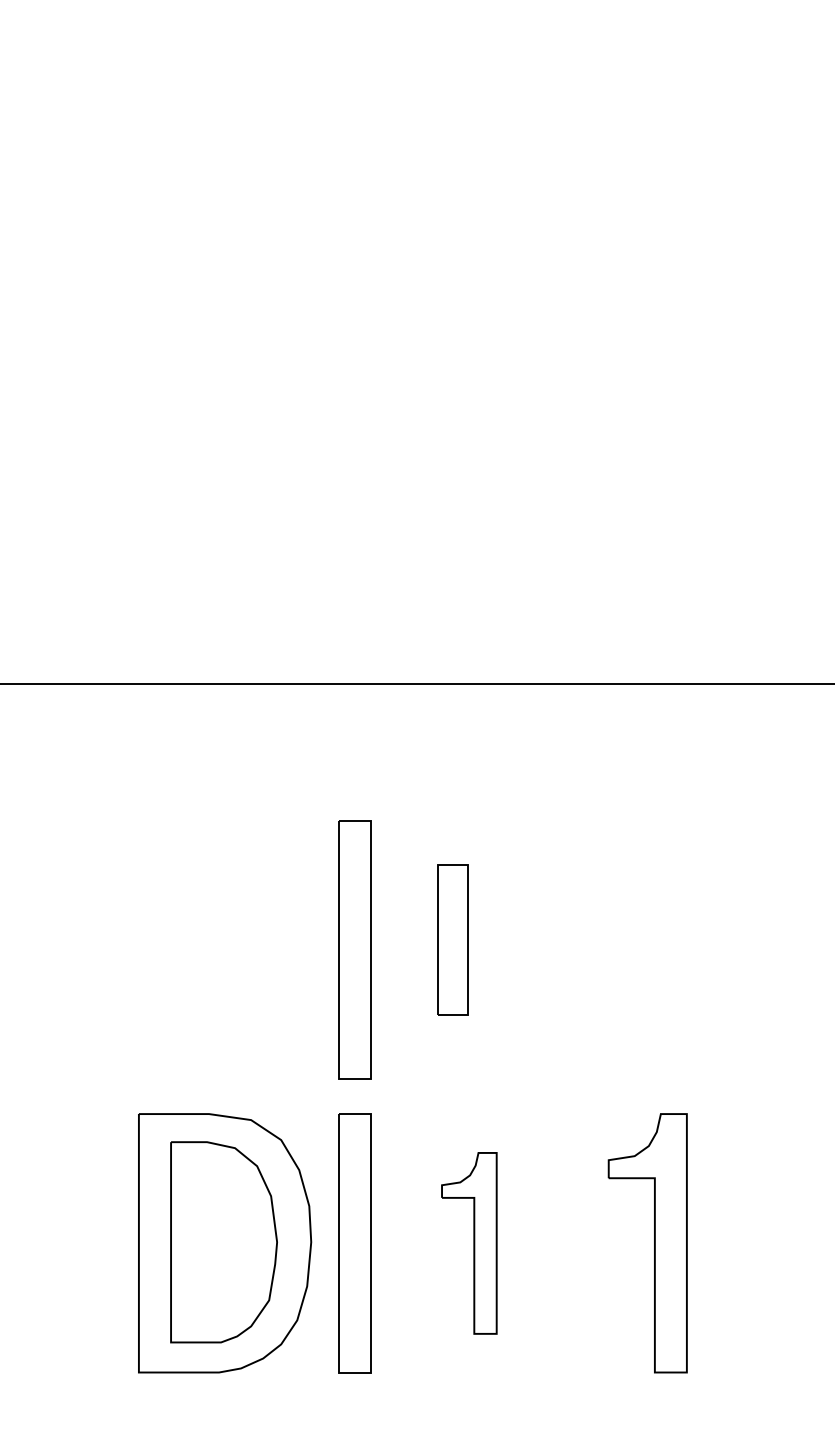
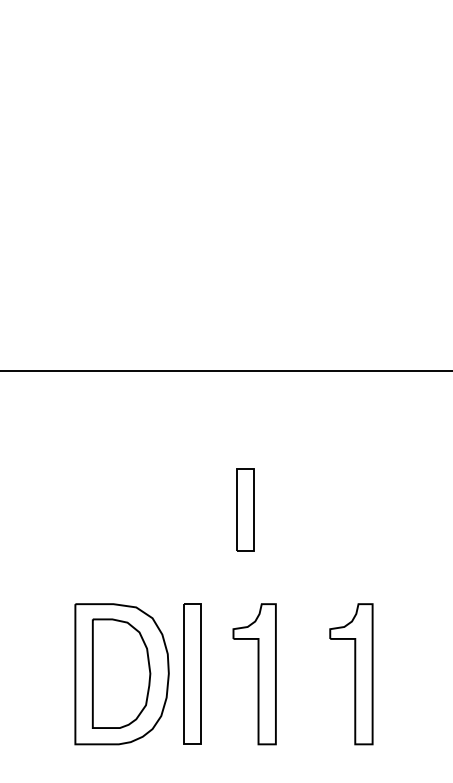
part: (354, 948) -> (192, 514), removed
part: (469, 1243) -> (254, 674), size x1.43

